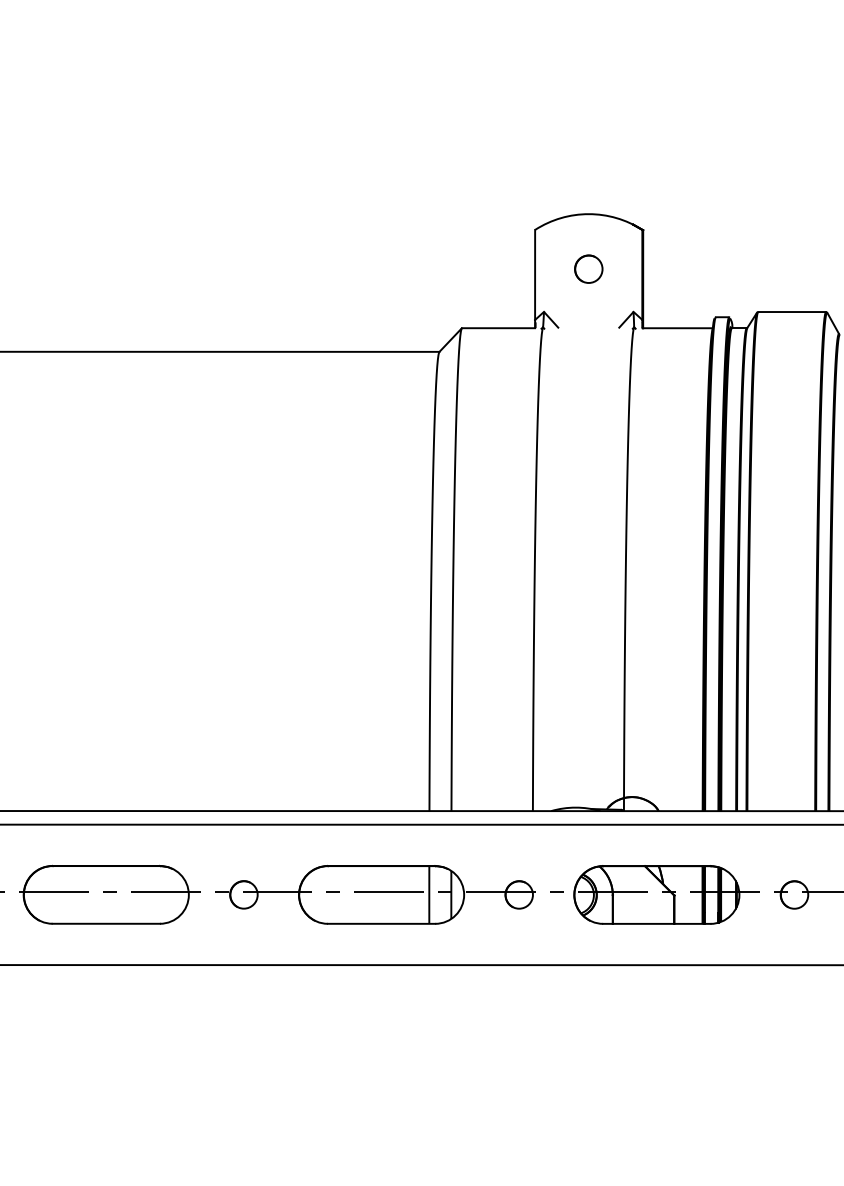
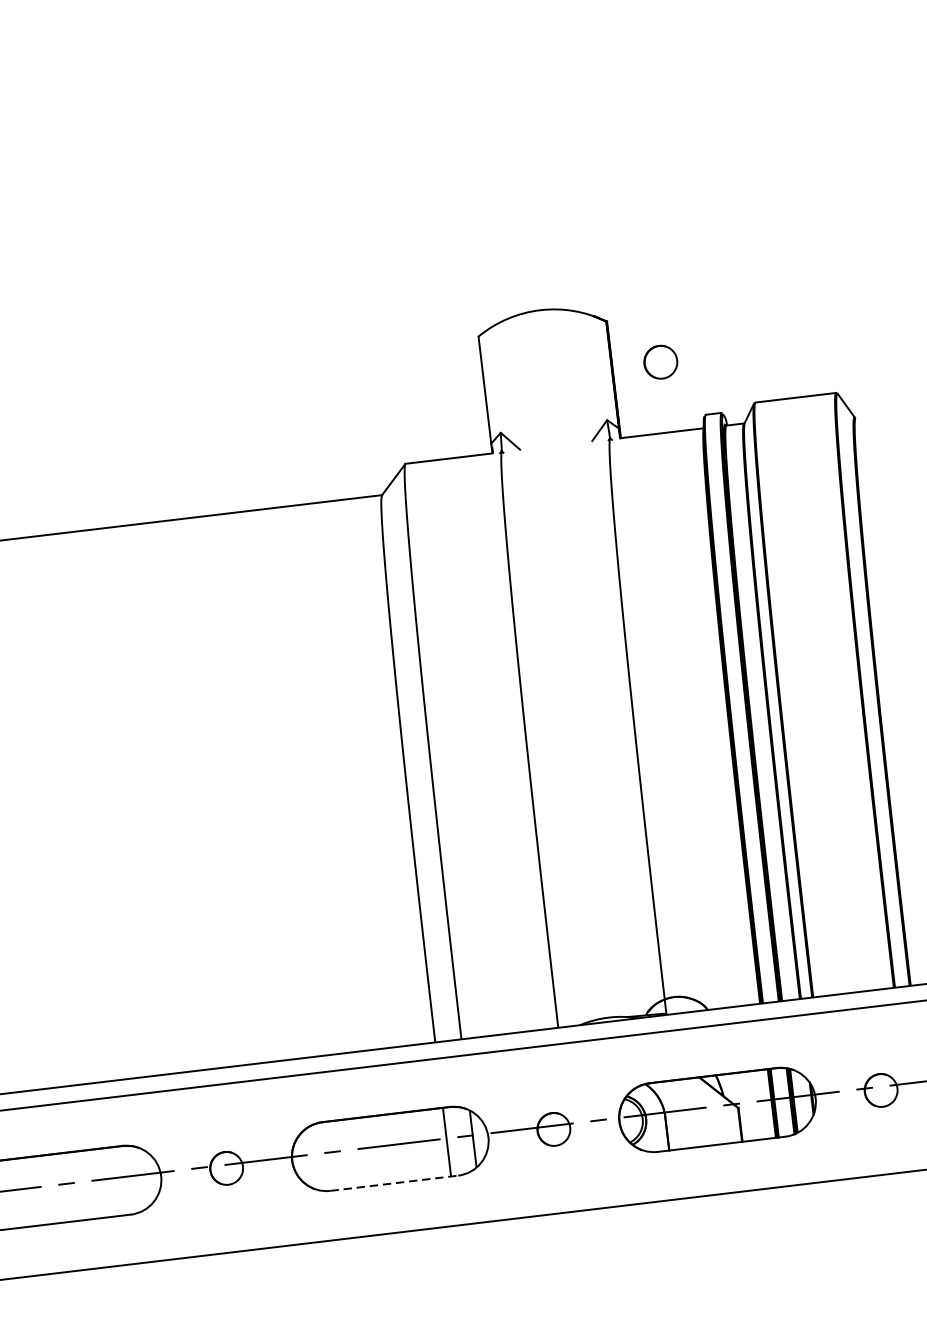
circle: (588, 268) -> (660, 361), moved
line: (381, 923) -> (394, 1182), solid -> dashed

